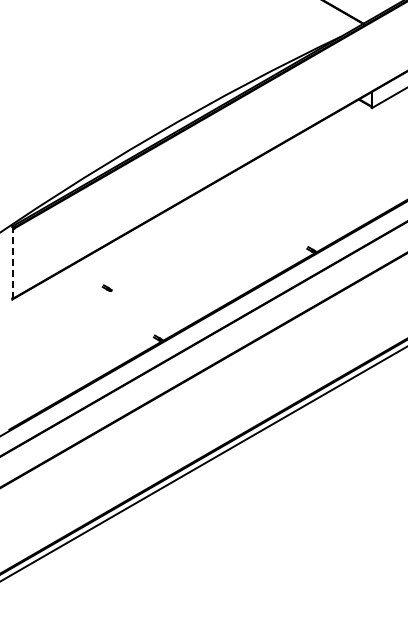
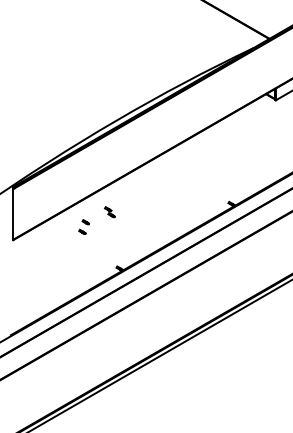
part: (144, 260) -> (109, 211), added
line: (12, 263) -> (13, 213), dashed -> solid
part: (111, 274) -> (85, 221), added

